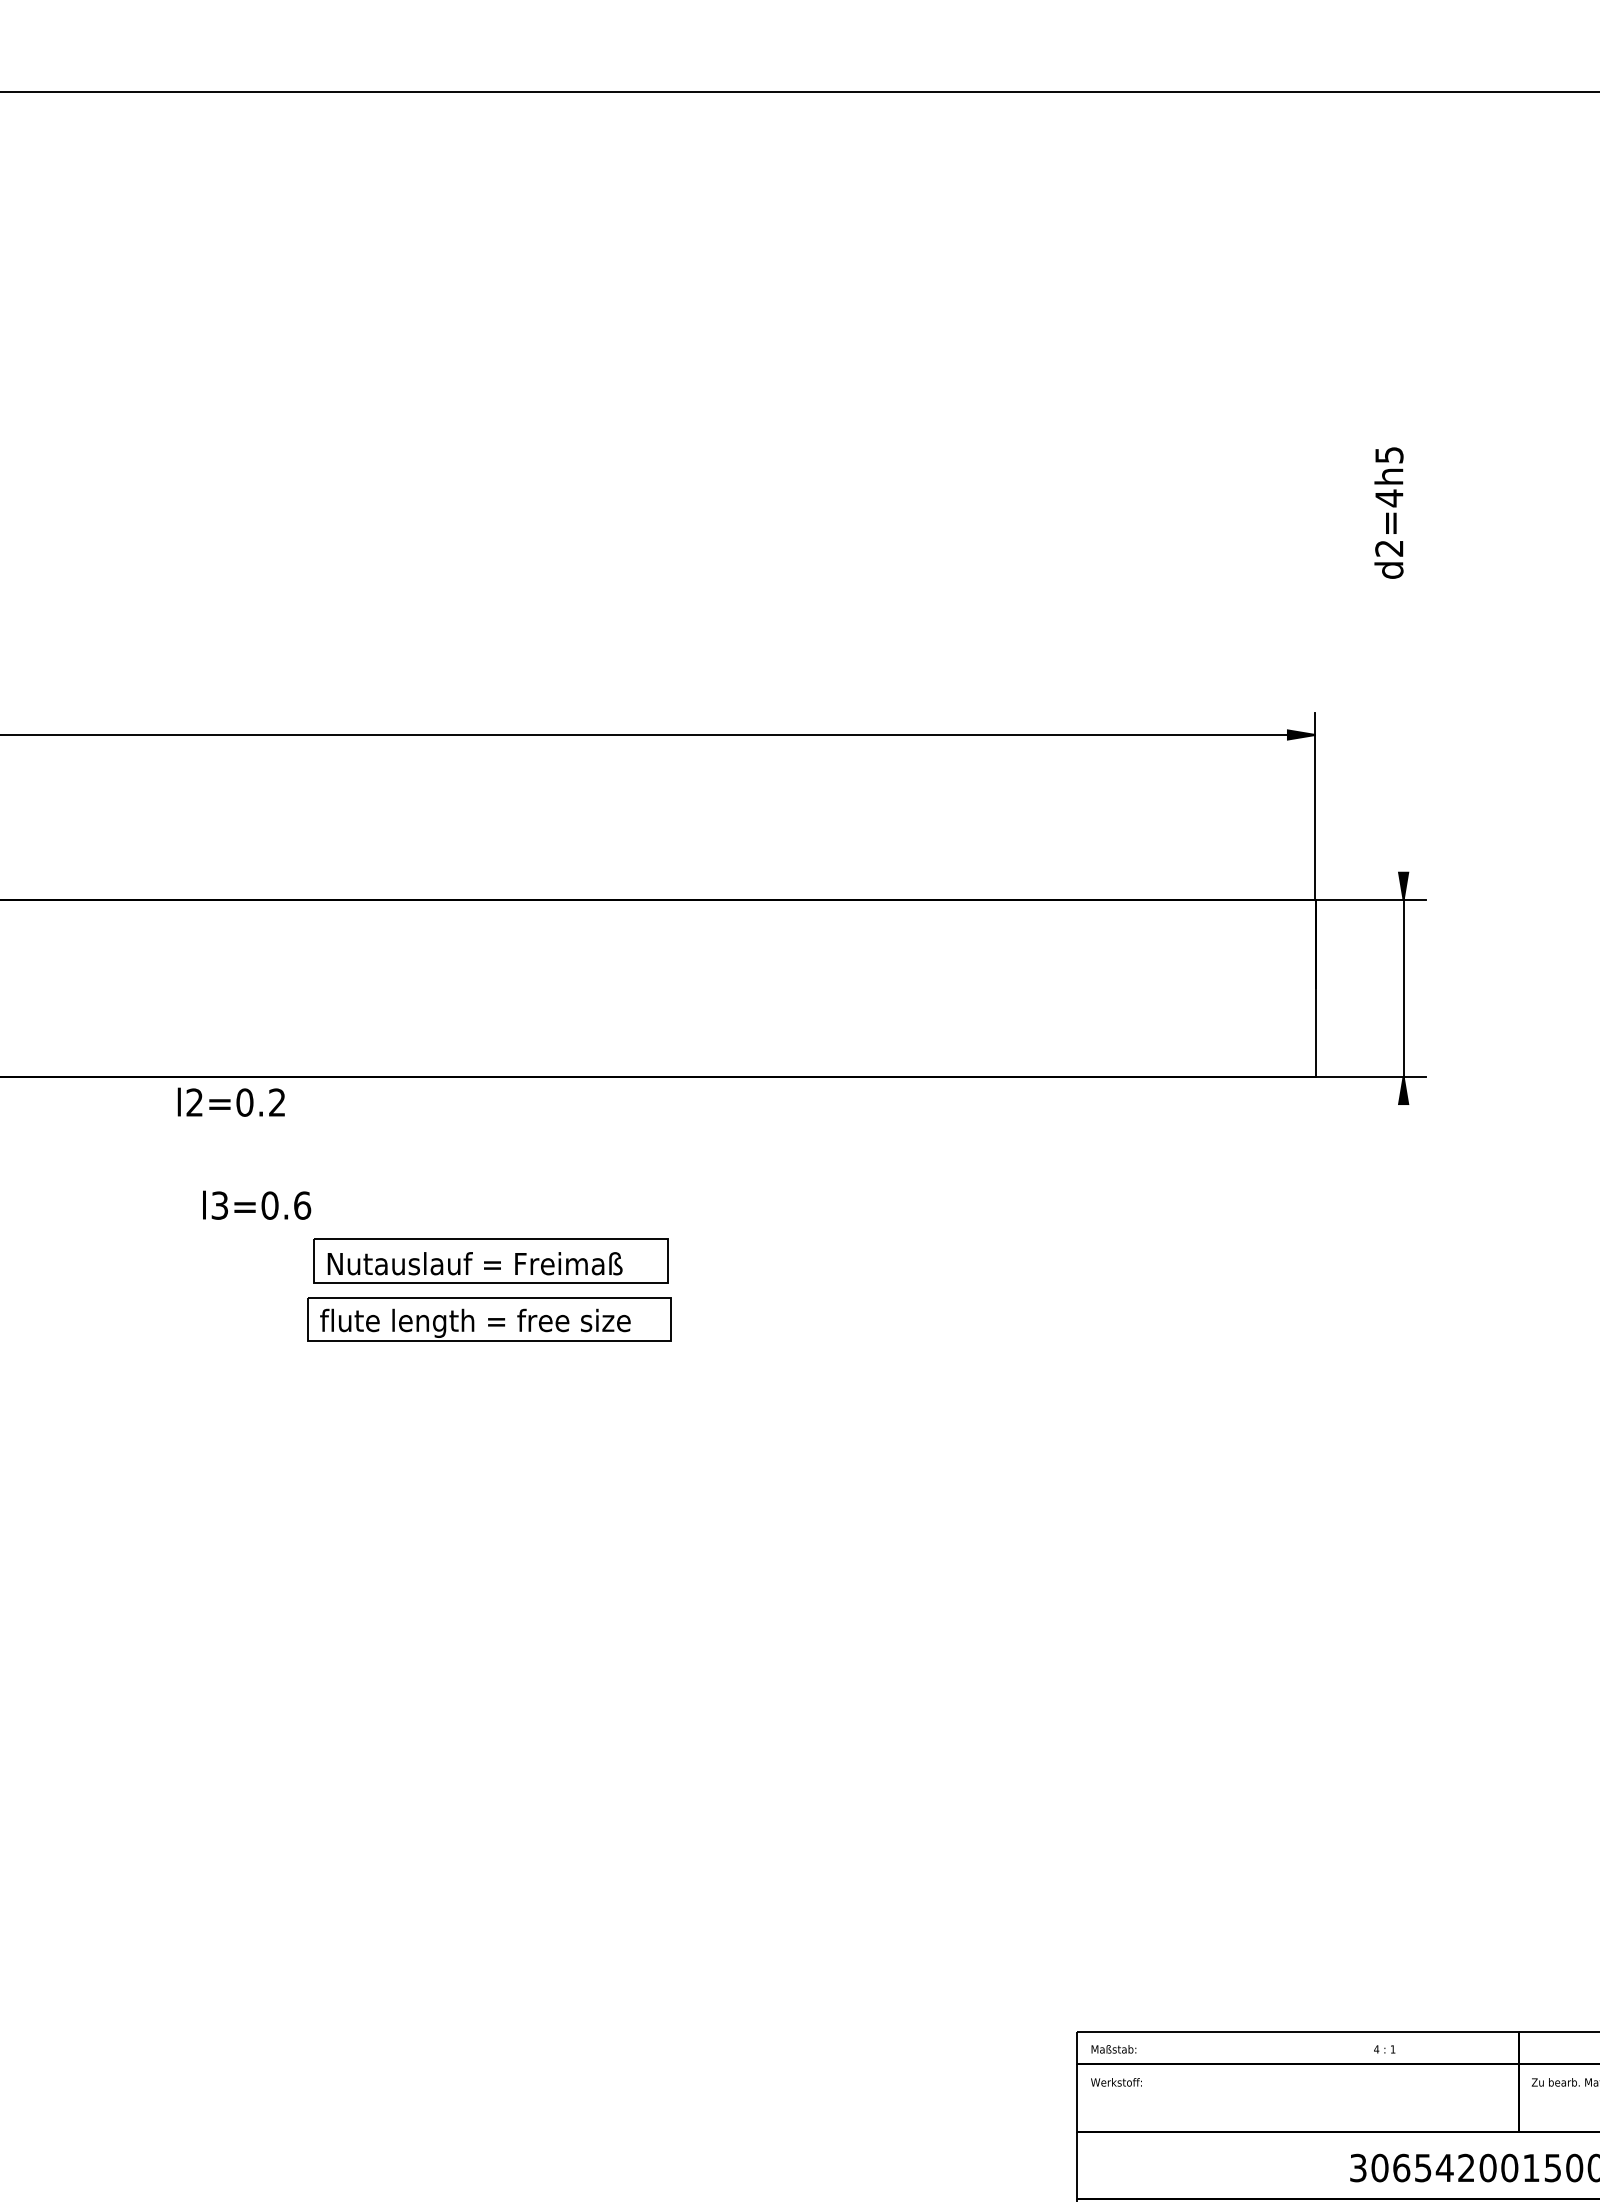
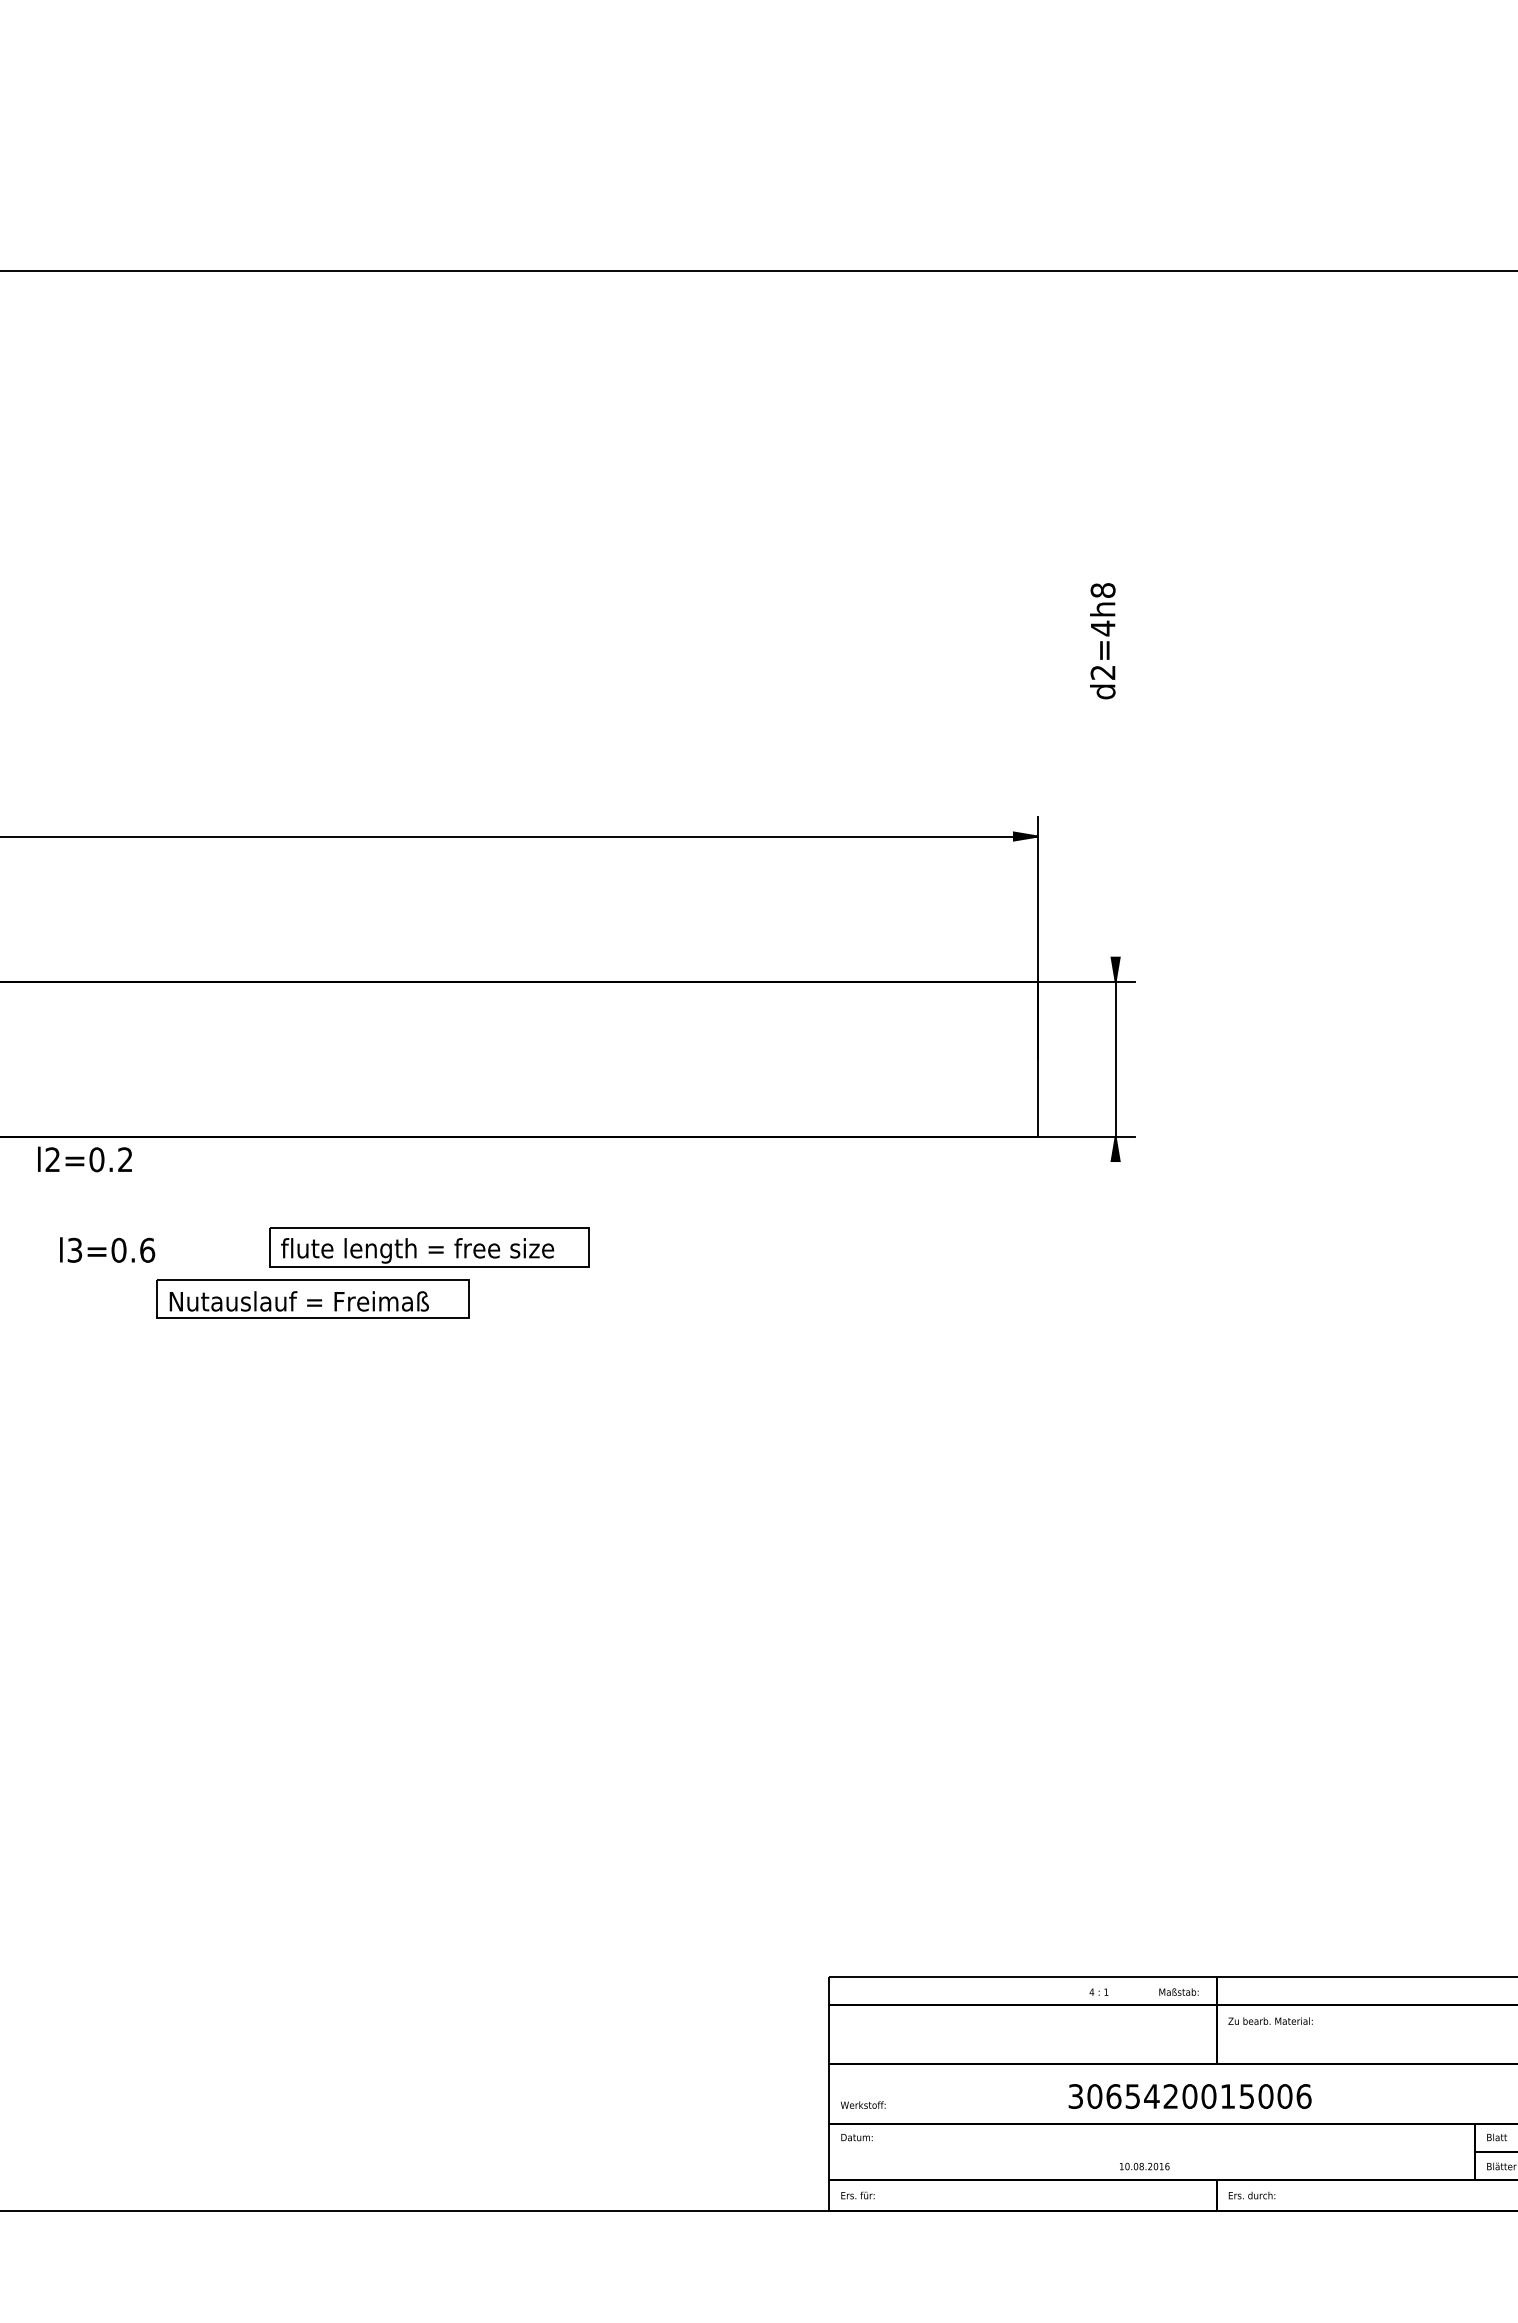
text: (1388, 455) -> (1102, 590), d2=4h5 -> d2=4h8
part: (488, 1319) -> (429, 1247), moved
text: (1113, 2048) -> (1178, 1991), moved
text: (1116, 2081) -> (863, 2104), moved

